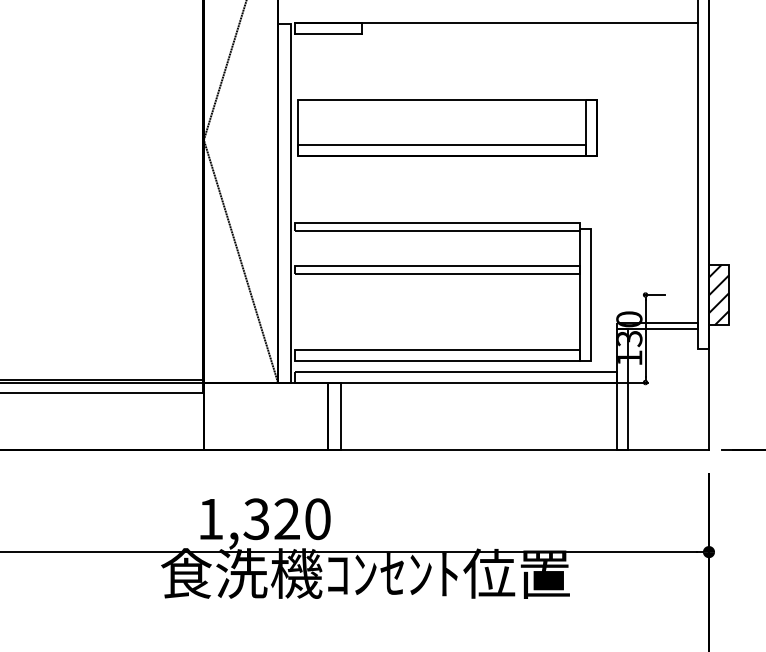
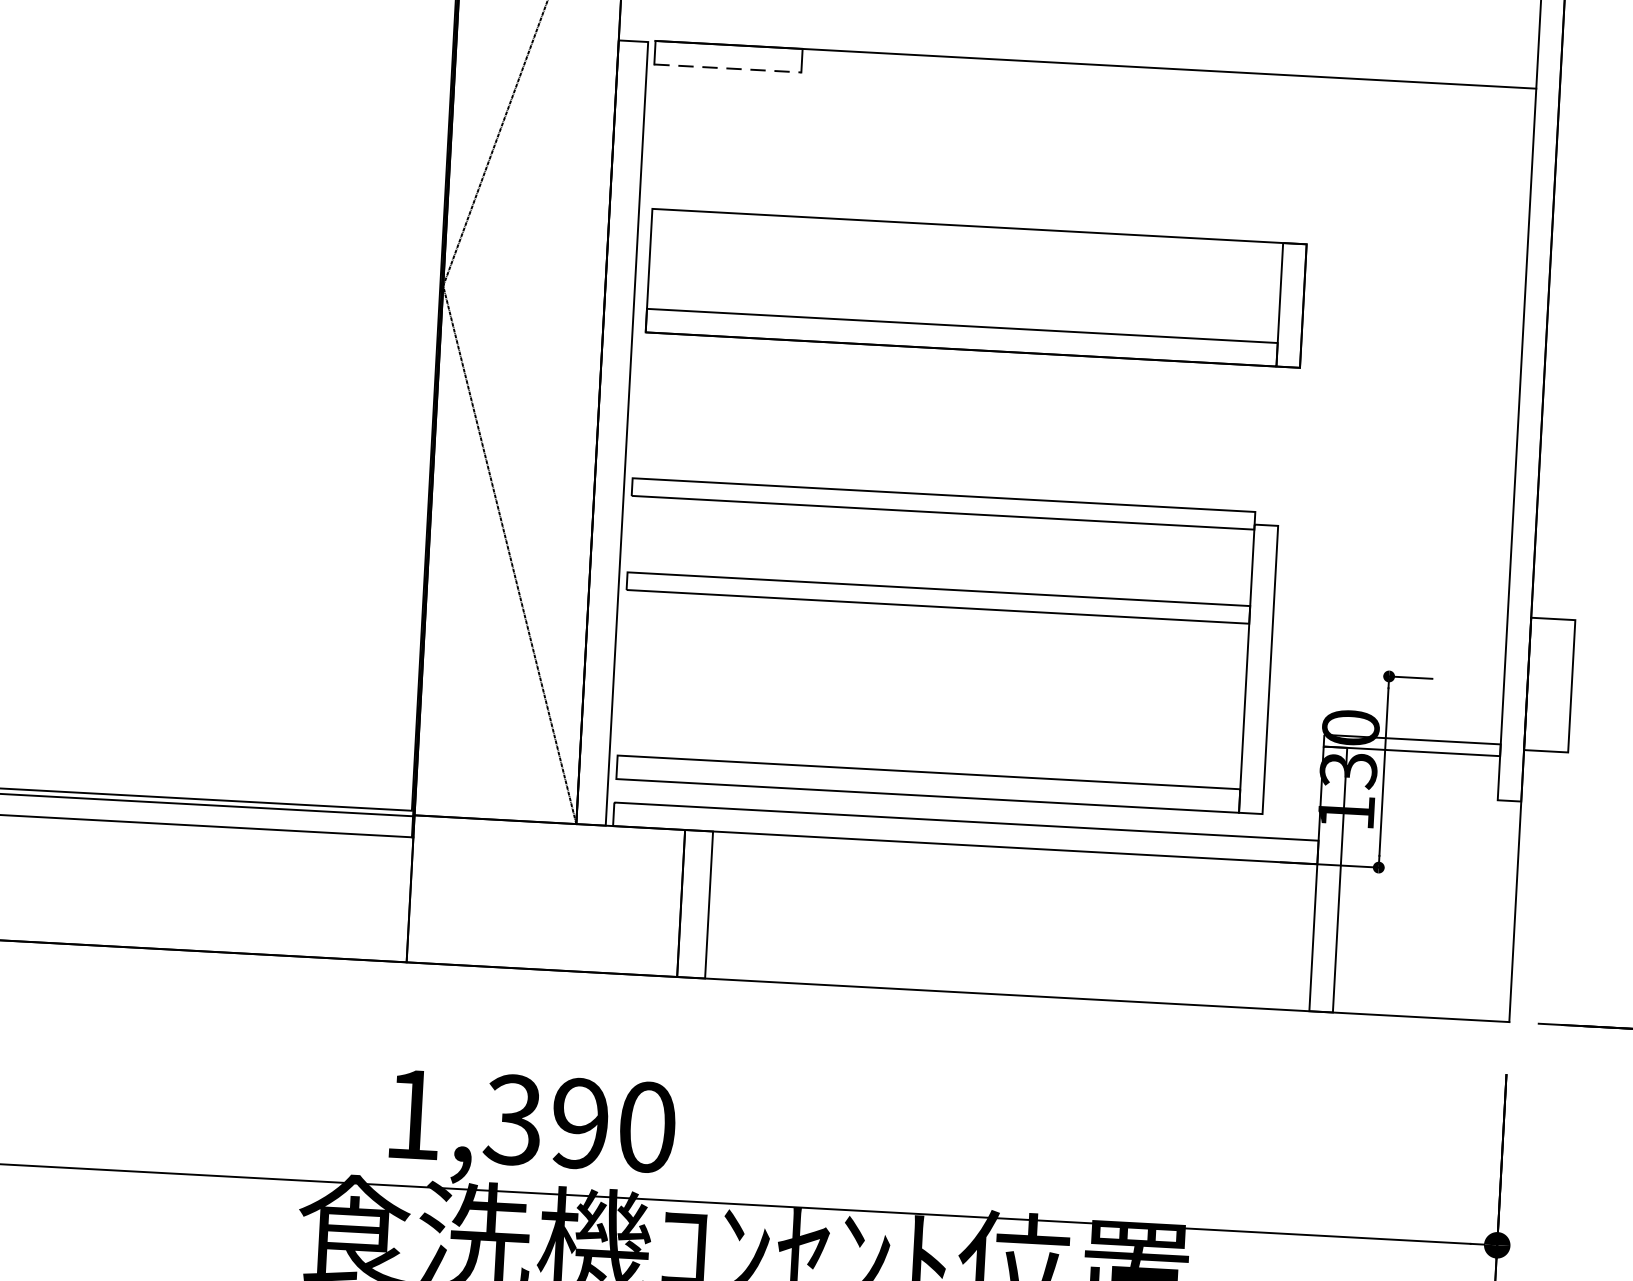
line: (328, 33) -> (727, 68), solid -> dashed
hatch: (718, 294) -> (1548, 684), removed
text: (286, 519) -> (578, 1124), 1,320 -> 1,390

